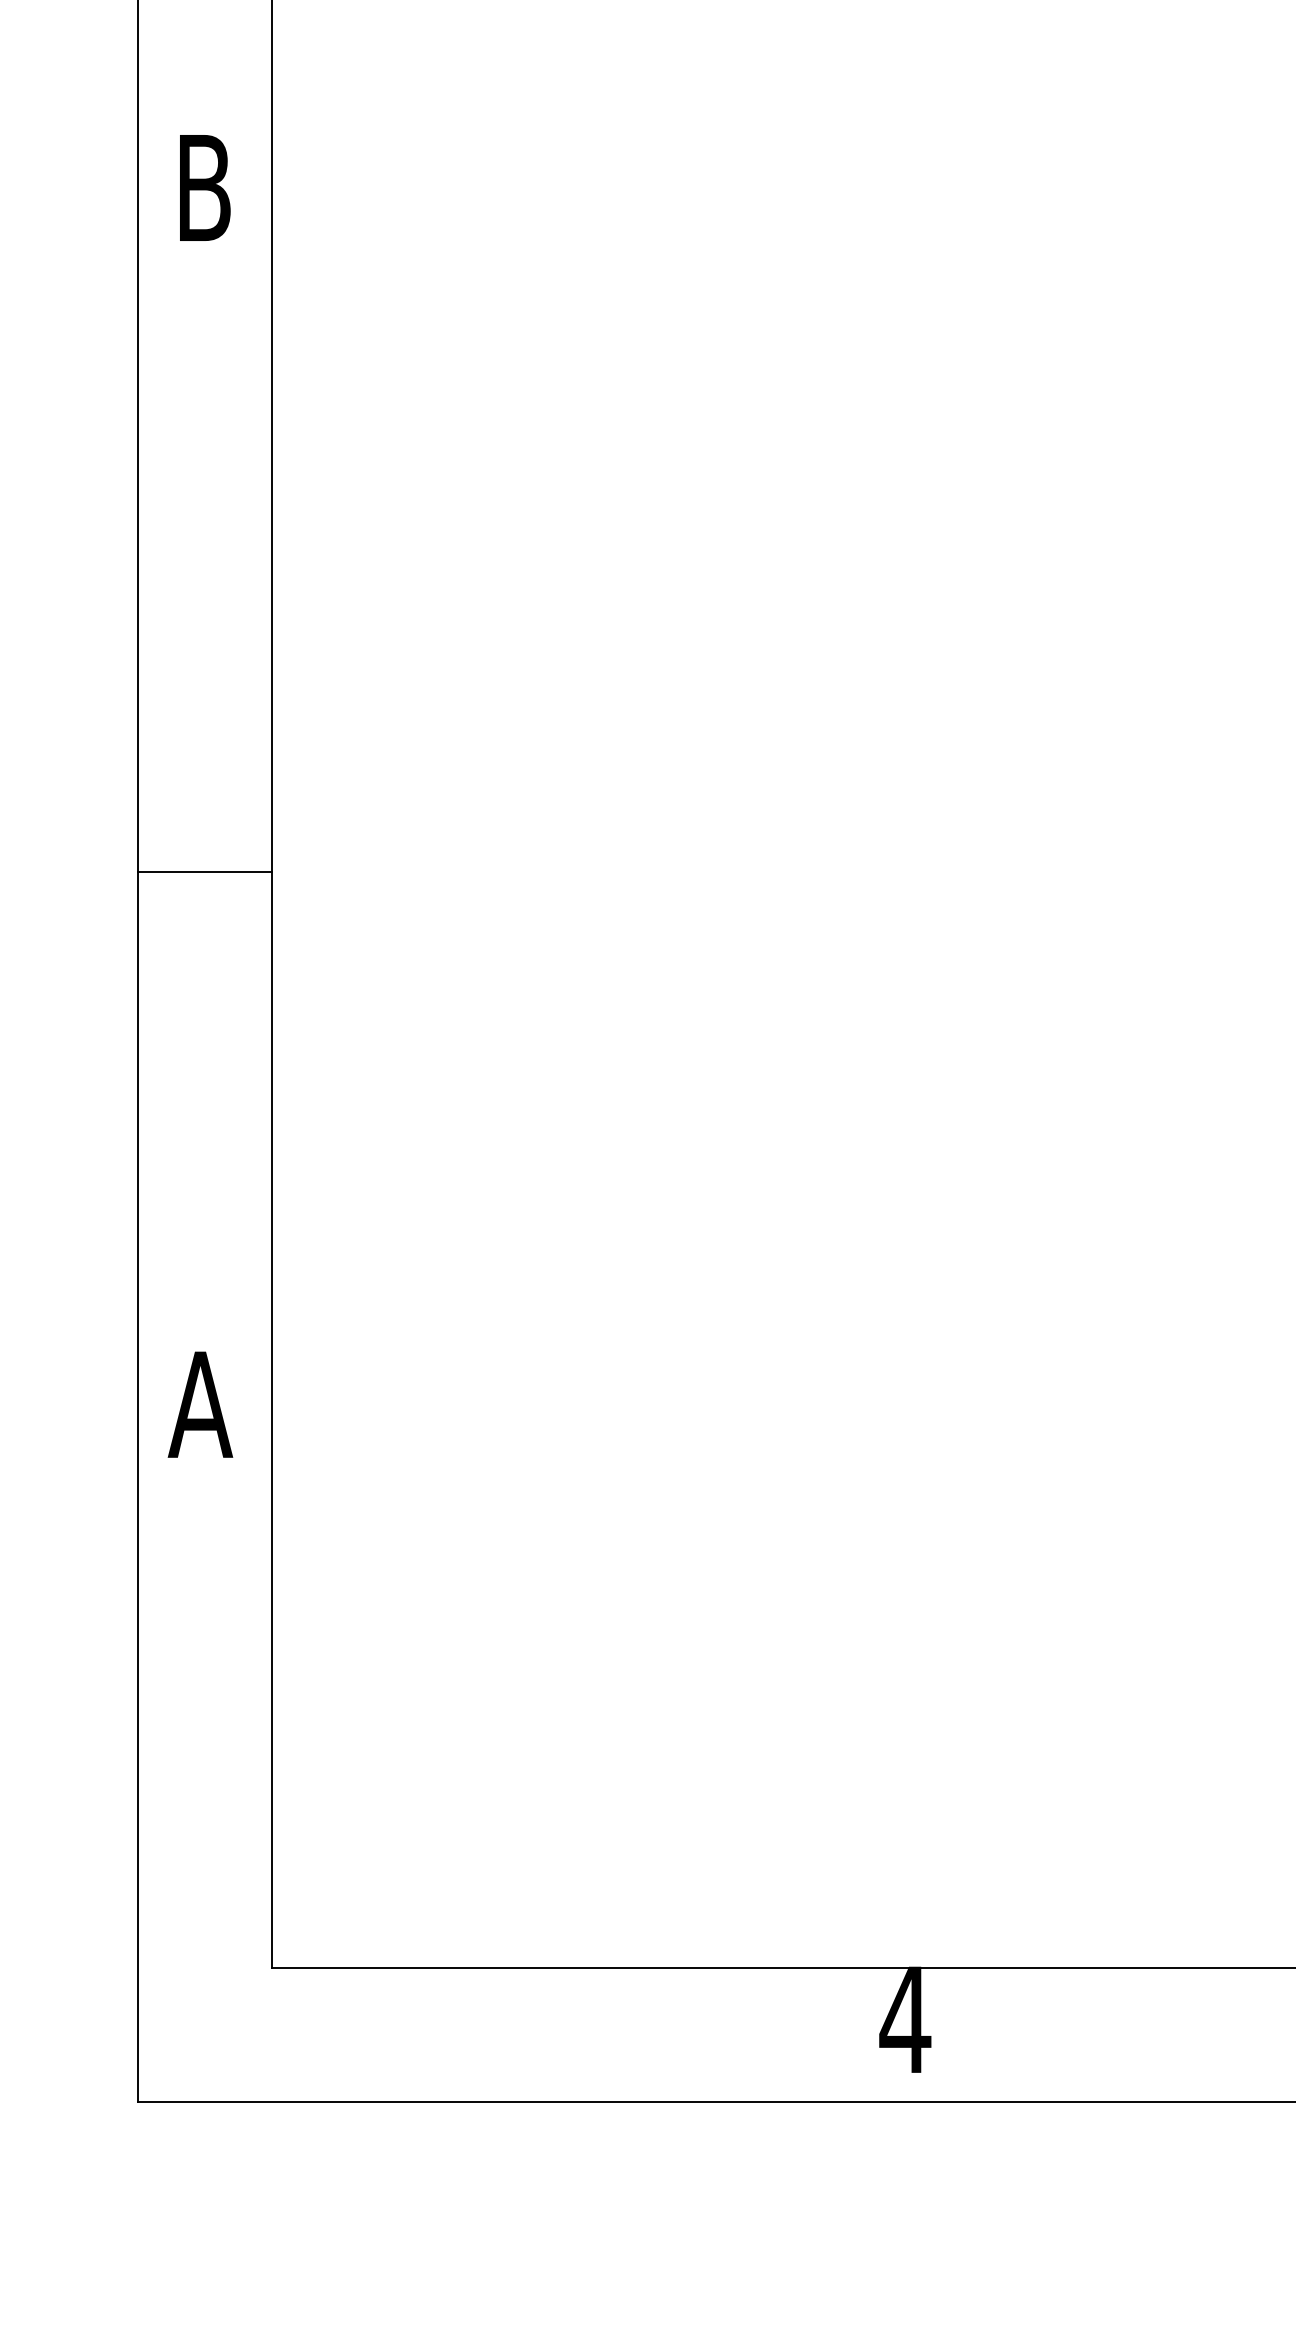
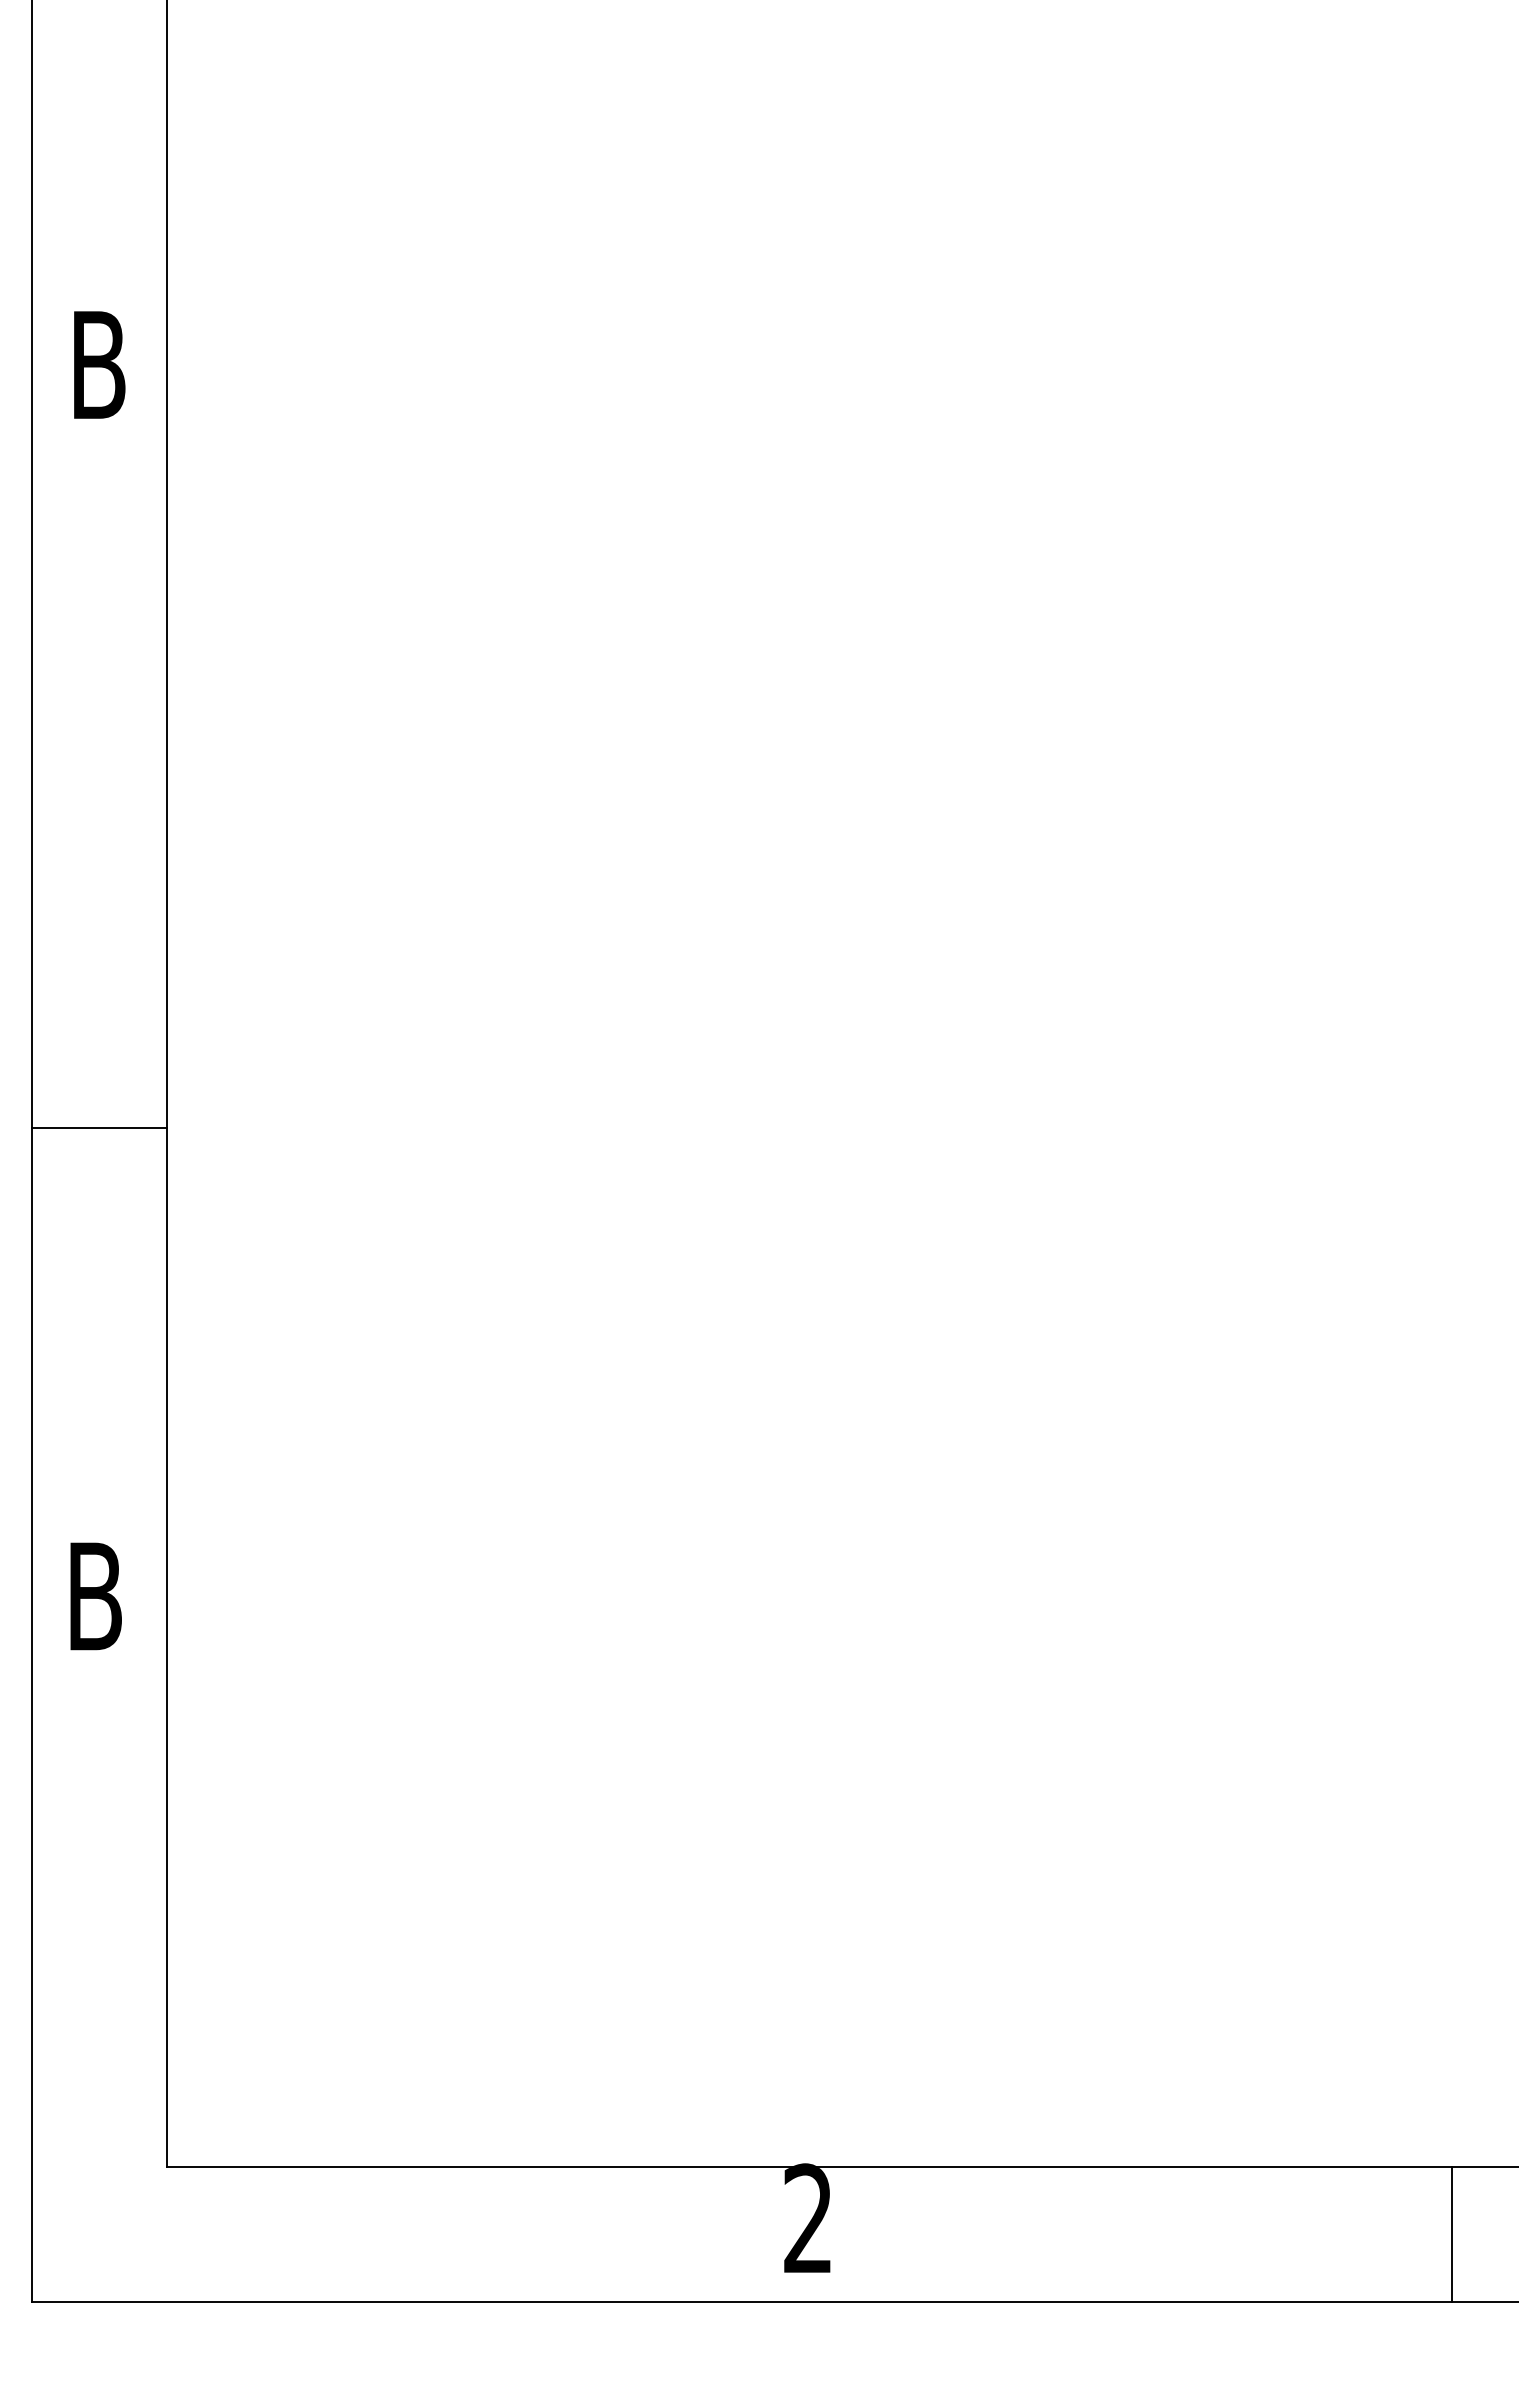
line: (204, 872) -> (98, 1128), moved
text: (200, 1404) -> (94, 1596), A -> B
text: (904, 2018) -> (807, 2217), 4 -> 2

